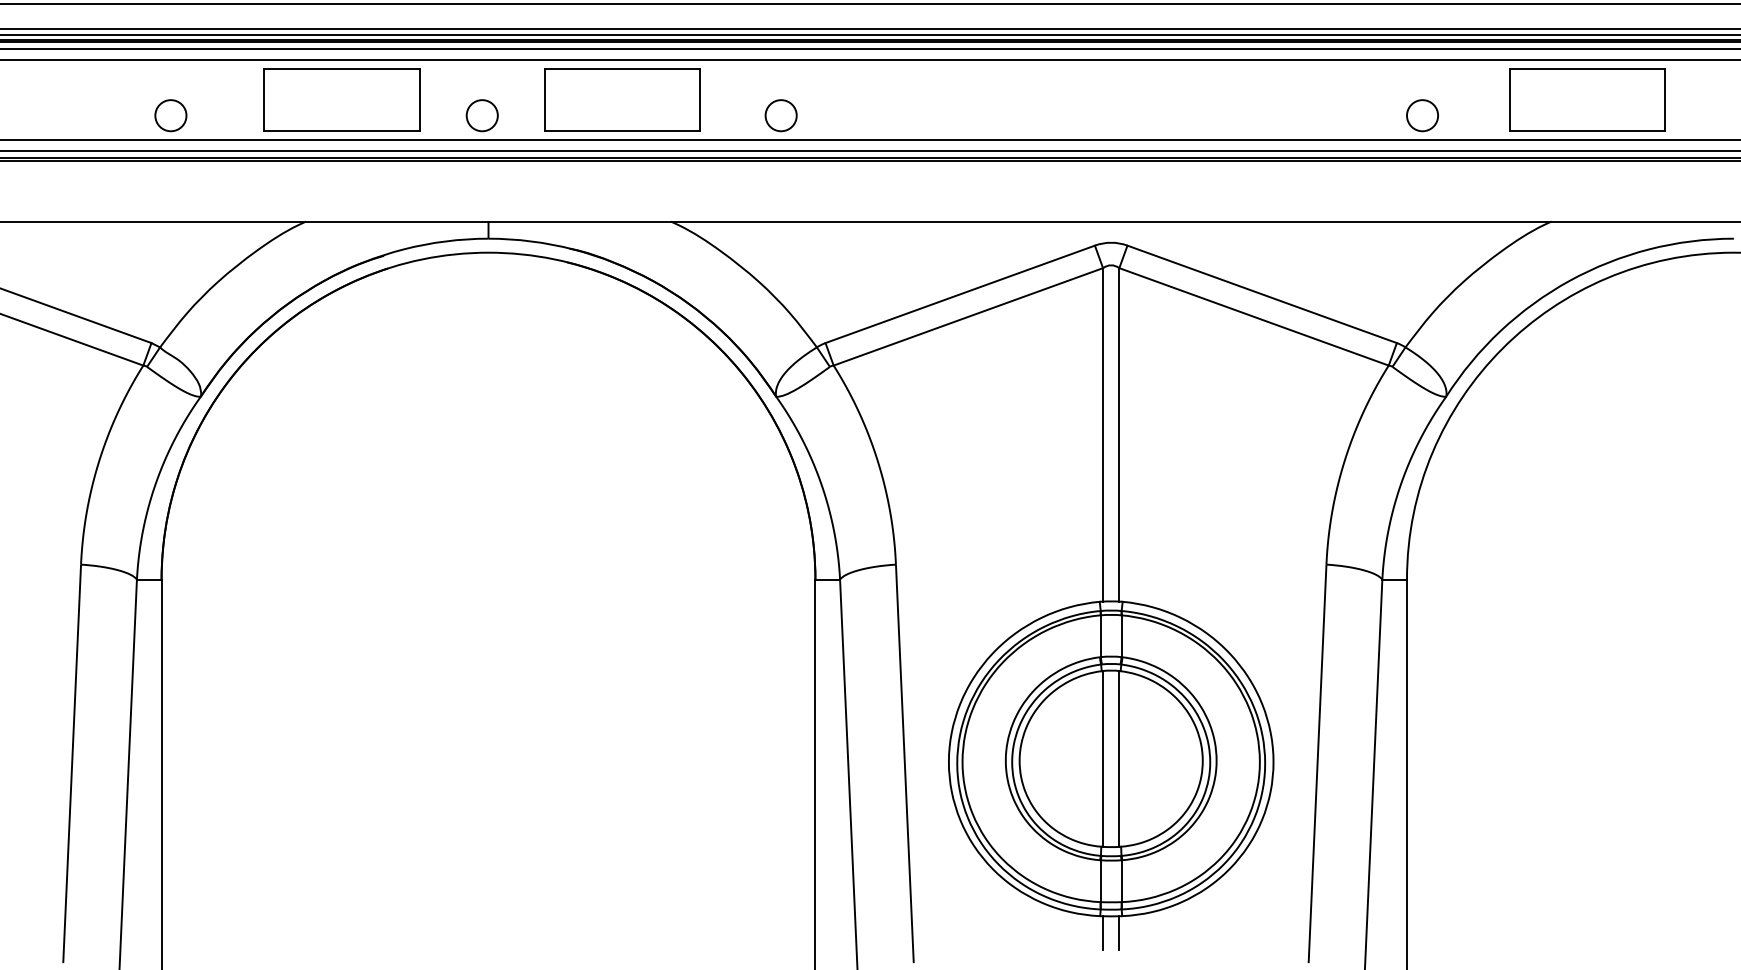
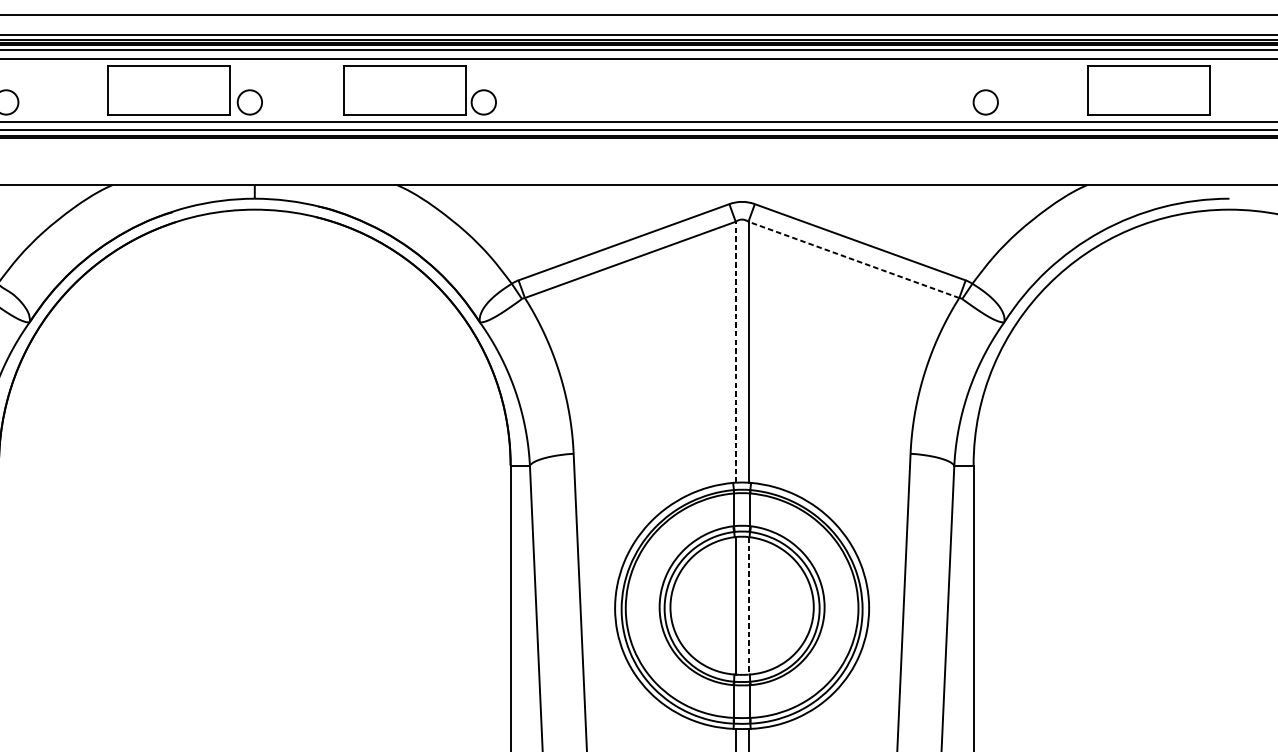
part: (341, 99) -> (168, 89), moved
part: (622, 99) -> (405, 89), moved
part: (1587, 99) -> (1149, 89), moved
line: (1253, 316) -> (853, 259), solid -> dashed
line: (1103, 434) -> (736, 351), solid -> dashed
line: (1119, 758) -> (748, 605), solid -> dashed

